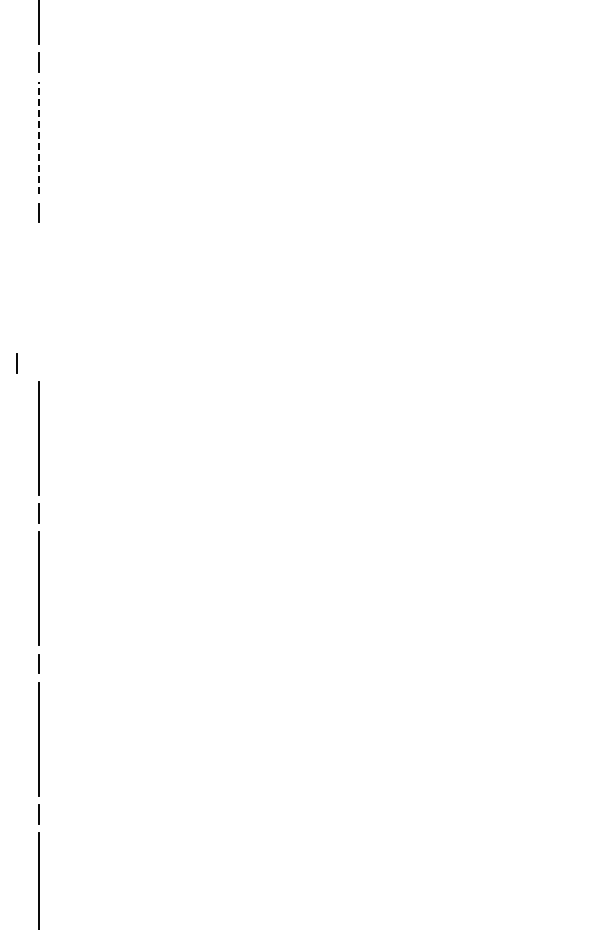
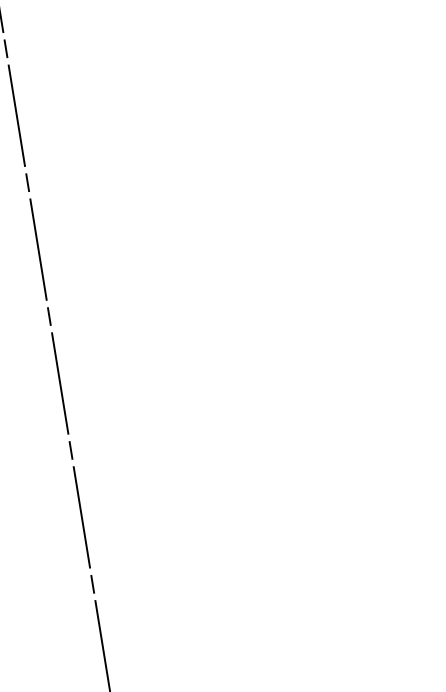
line: (39, 137) -> (16, 115), dashed -> solid
line: (39, 287) -> (38, 248), added
line: (16, 363) -> (48, 316), moved

